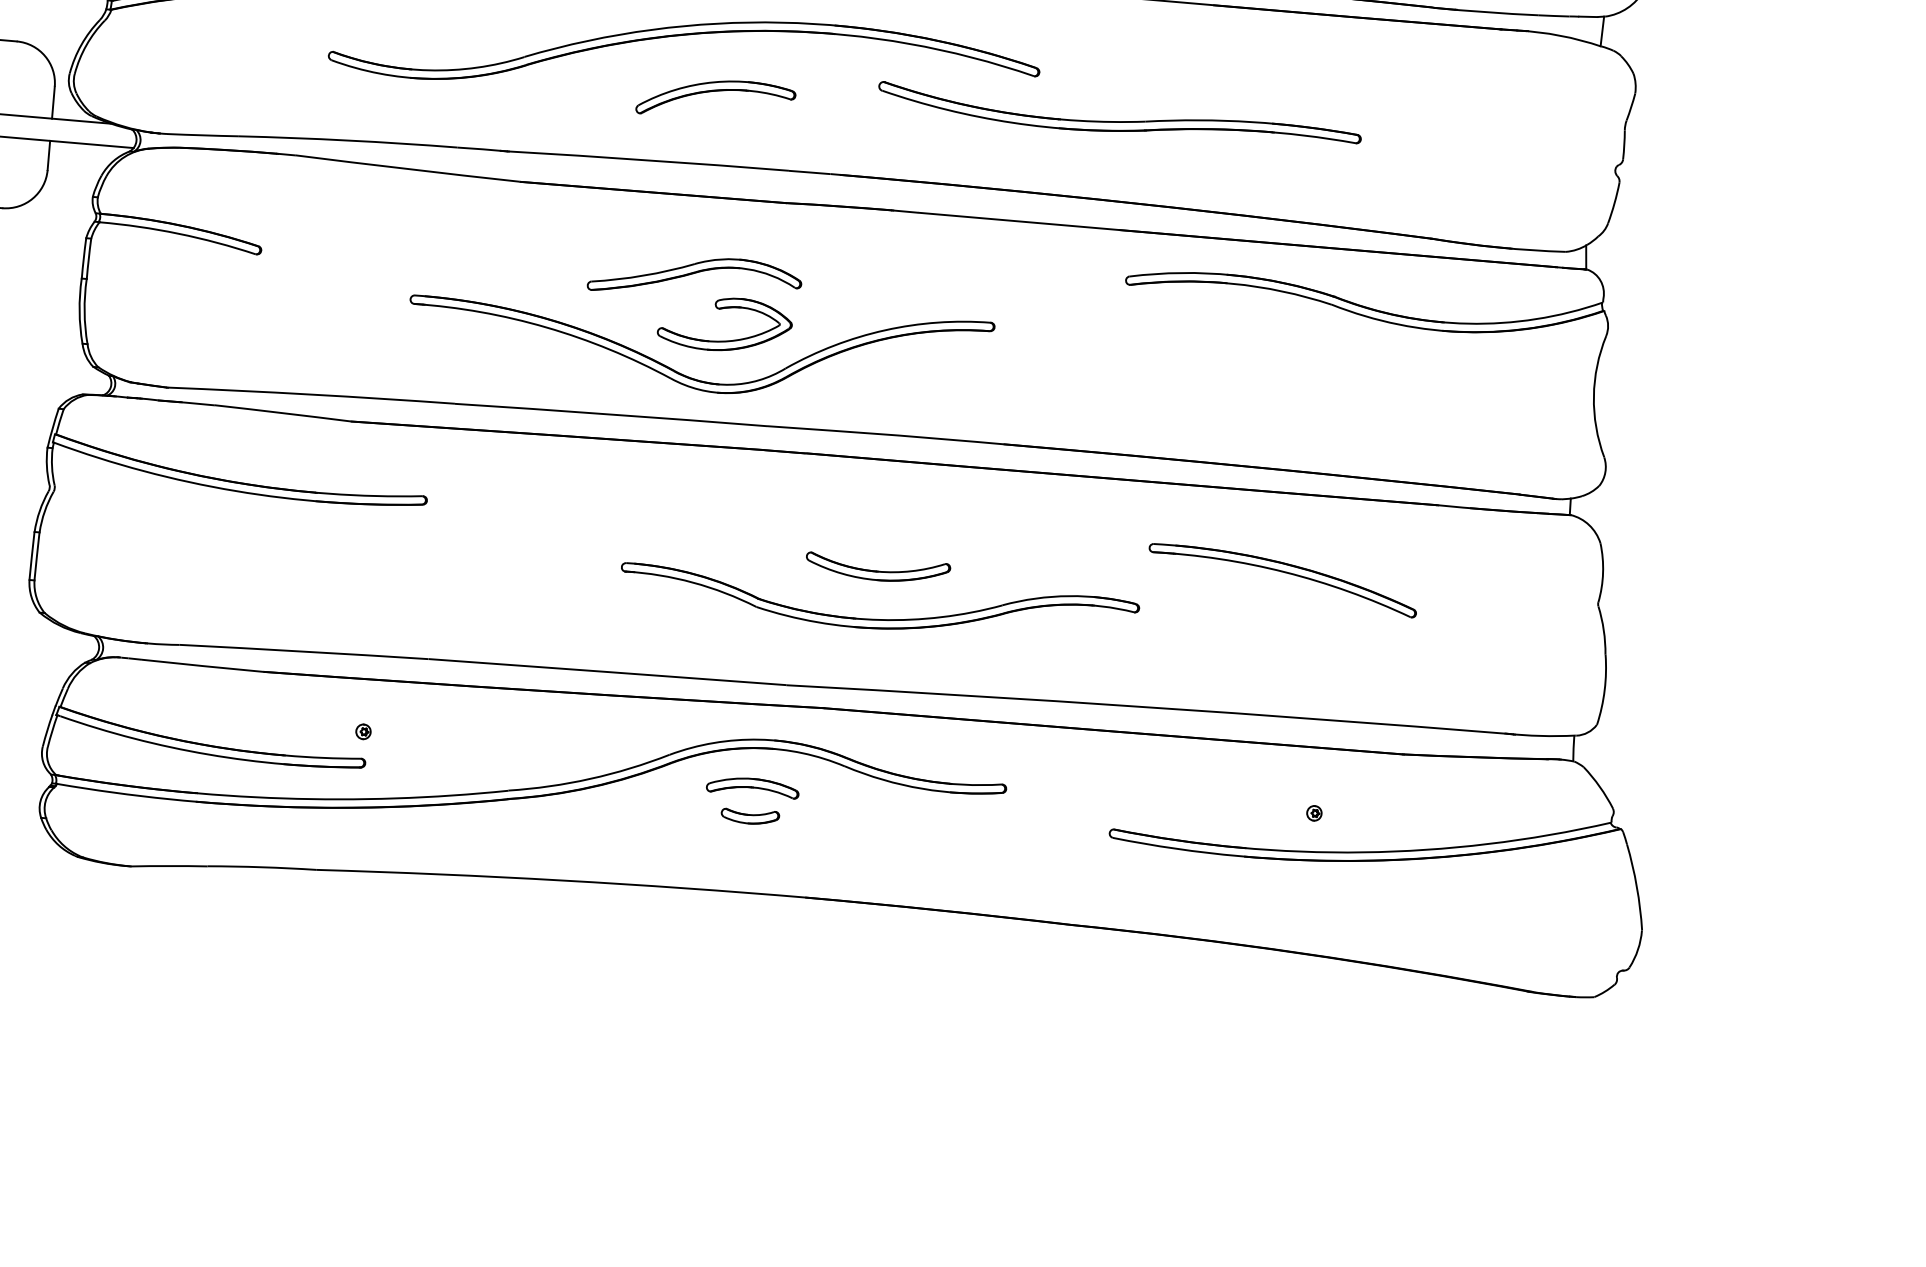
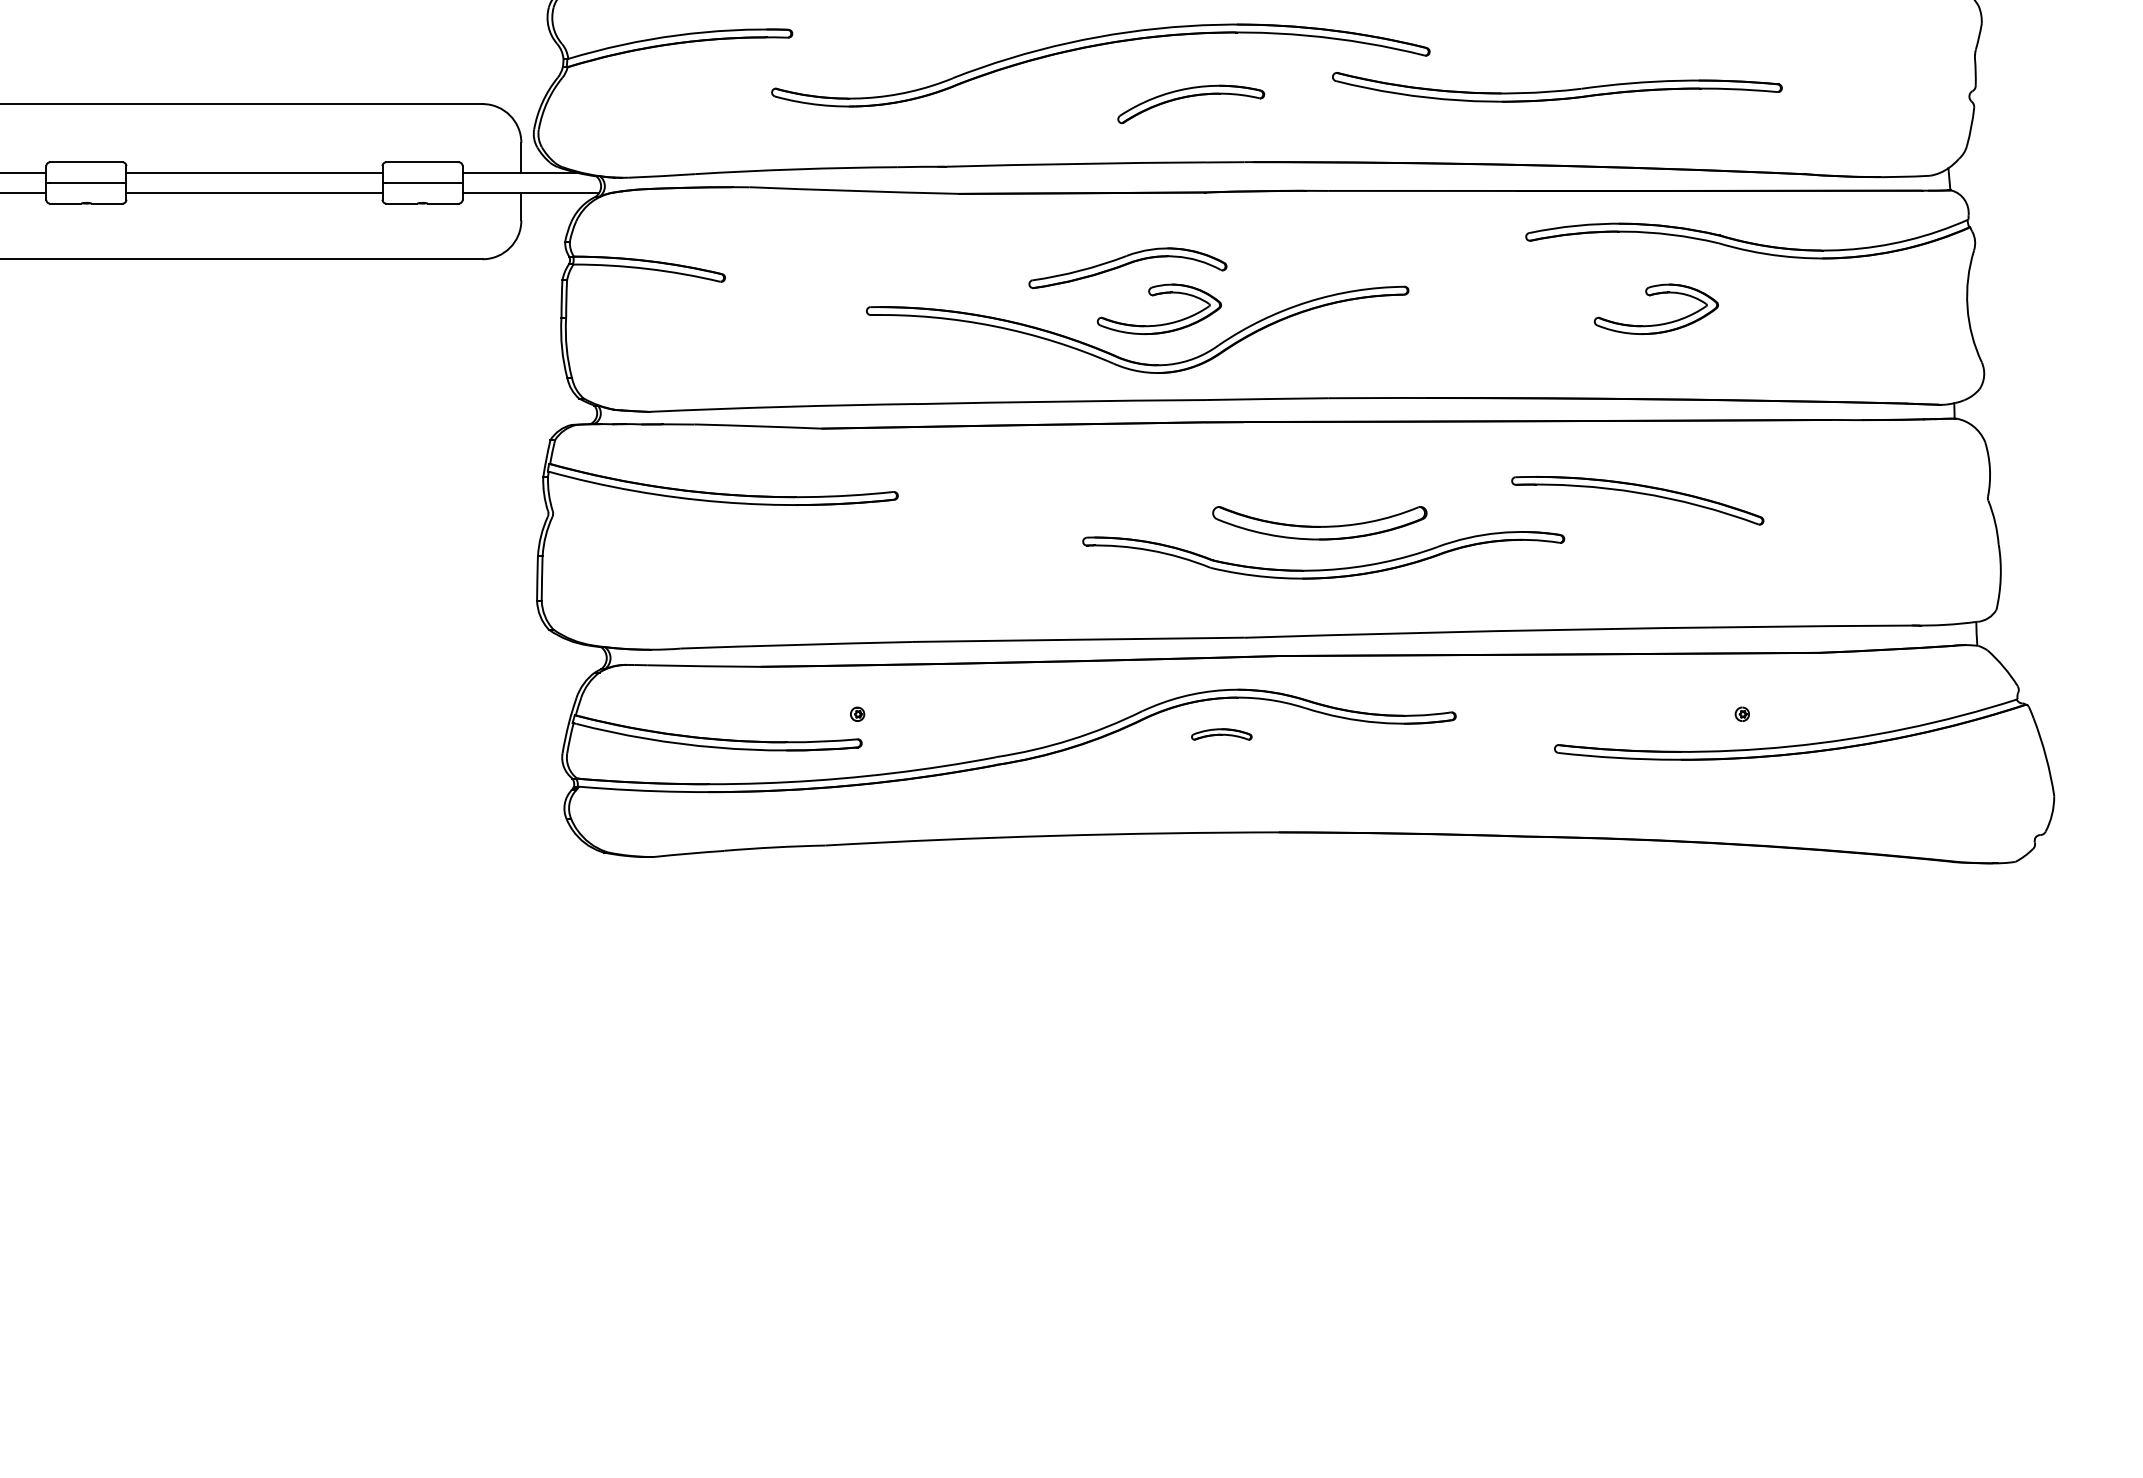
part: (715, 92) -> (1190, 97), moved
part: (1119, 118) -> (1557, 87), moved
part: (1254, 355) -> (1650, 296), added
part: (877, 569) -> (1319, 523), size x1.6
part: (1286, 574) -> (1640, 494), moved
part: (752, 787) -> (1221, 734), size x0.7
part: (750, 816) -> (1221, 761), removed

